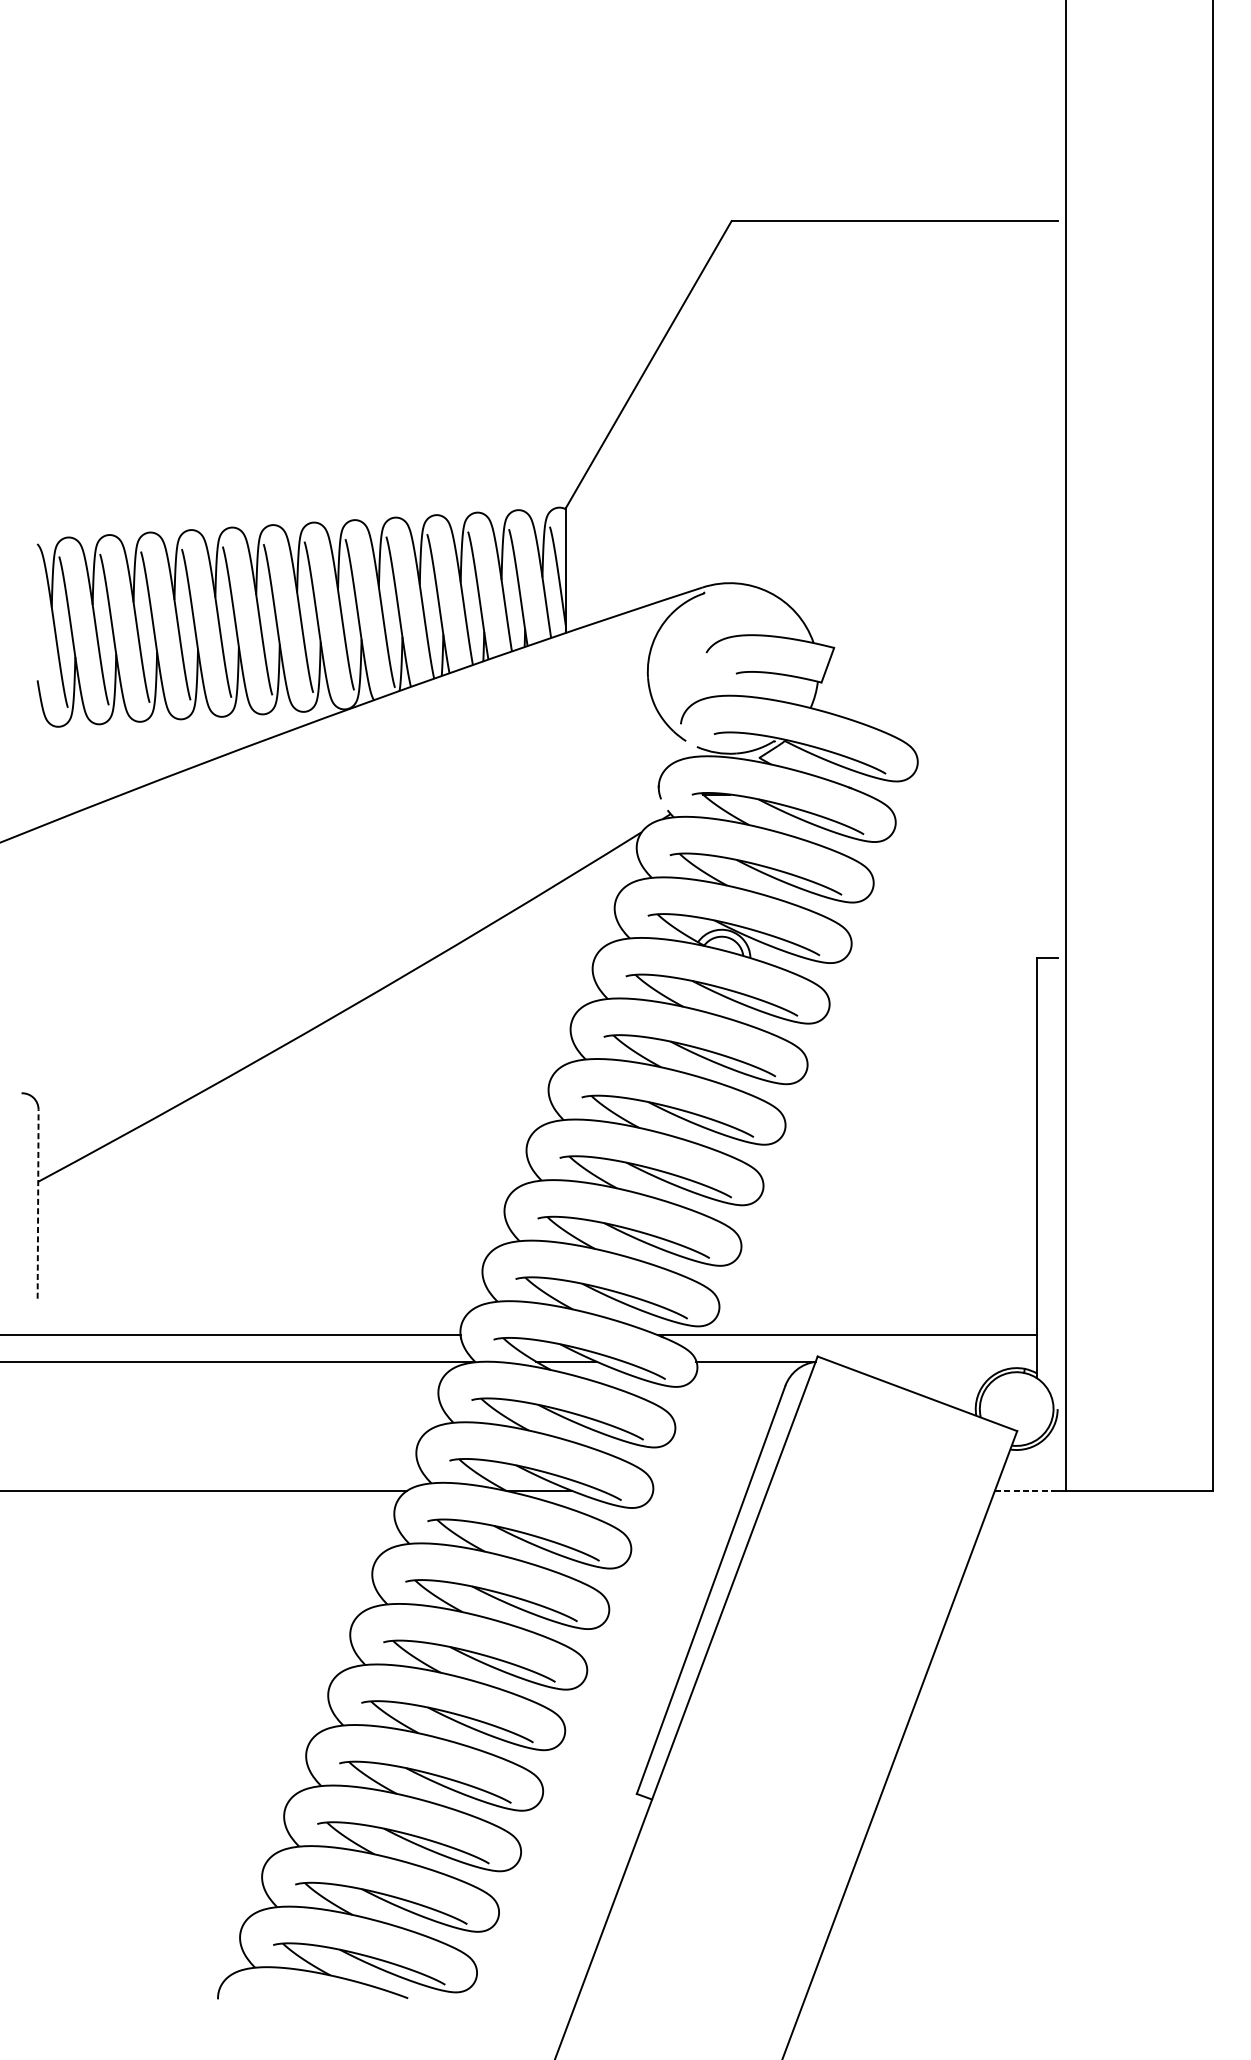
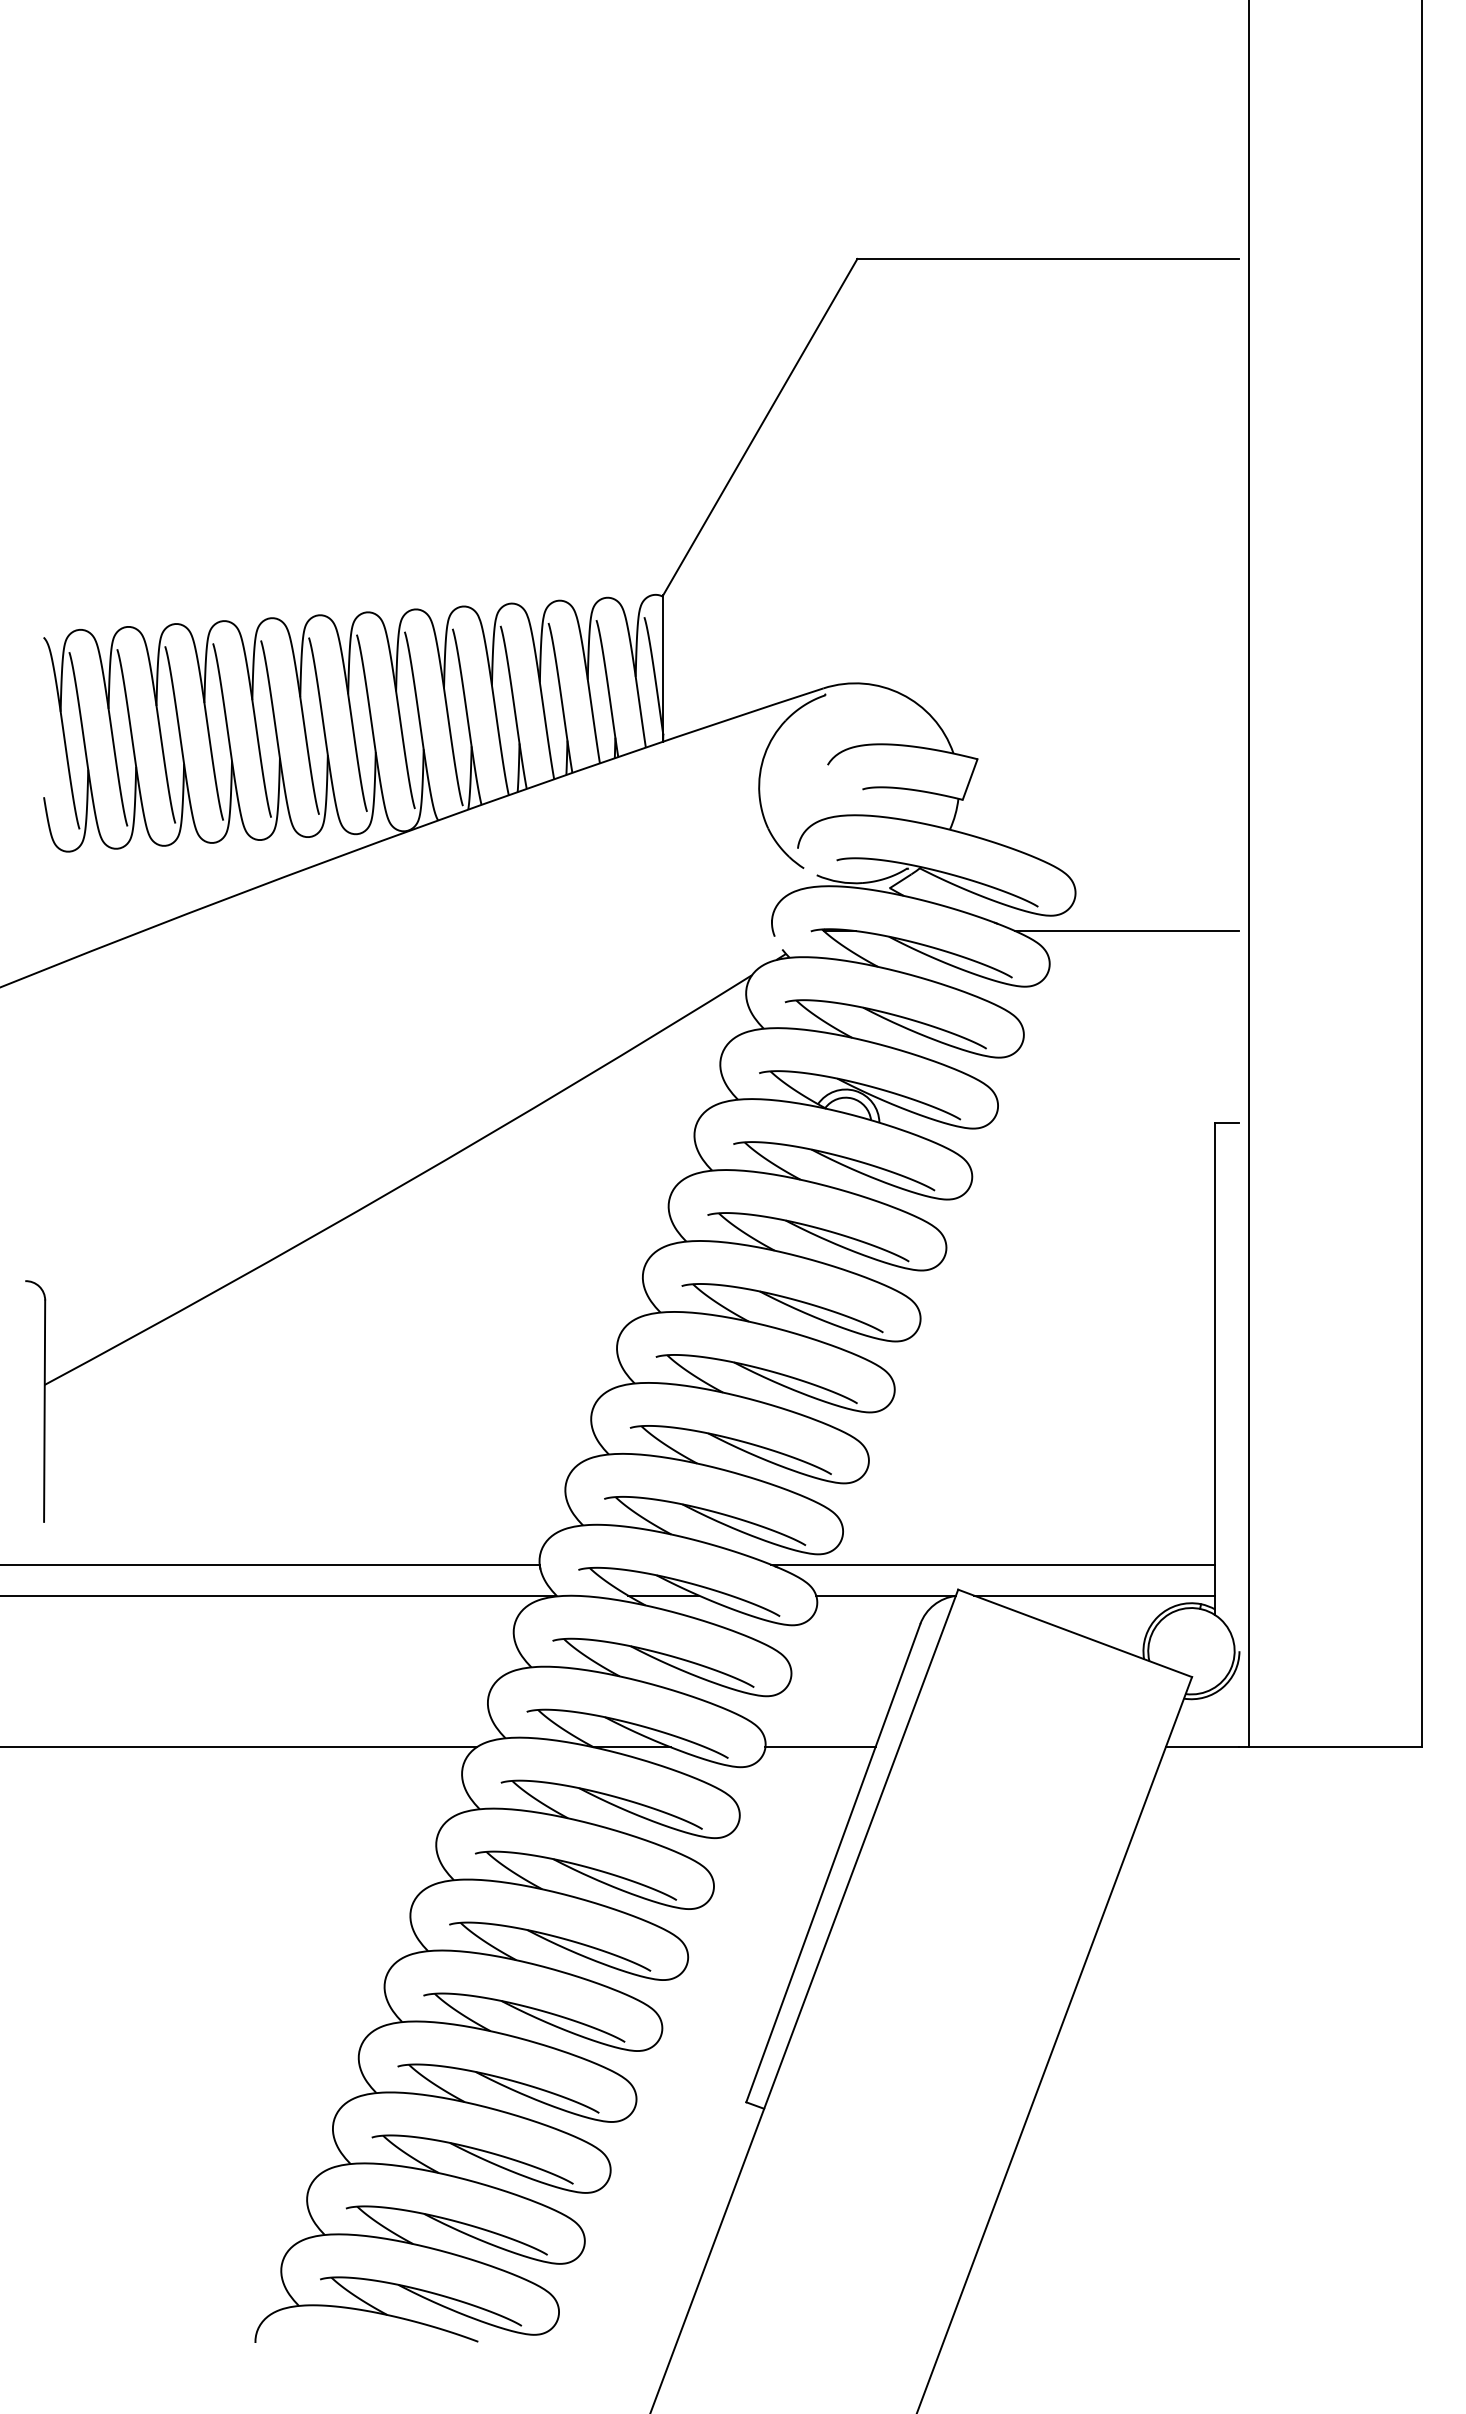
line: (962, 794) -> (1127, 931), added
line: (38, 1204) -> (44, 1411), dashed -> solid
line: (933, 1361) -> (1094, 1595), added
line: (700, 1491) -> (820, 1747), added
line: (1026, 1491) -> (1202, 1747), dashed -> solid

